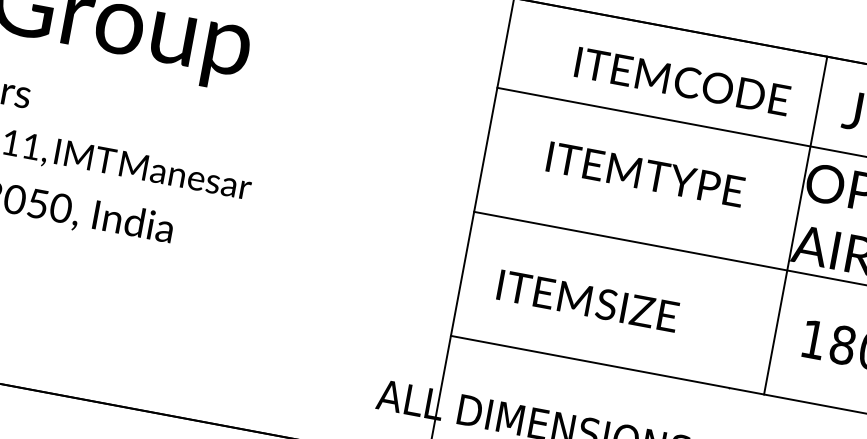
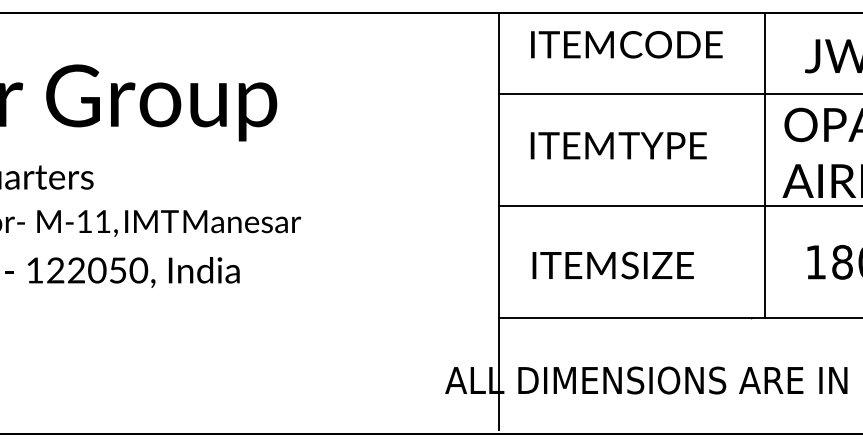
text: (682, 81) -> (626, 44), moved
text: (645, 174) -> (618, 145), moved
line: (795, 225) -> (764, 165), moved

